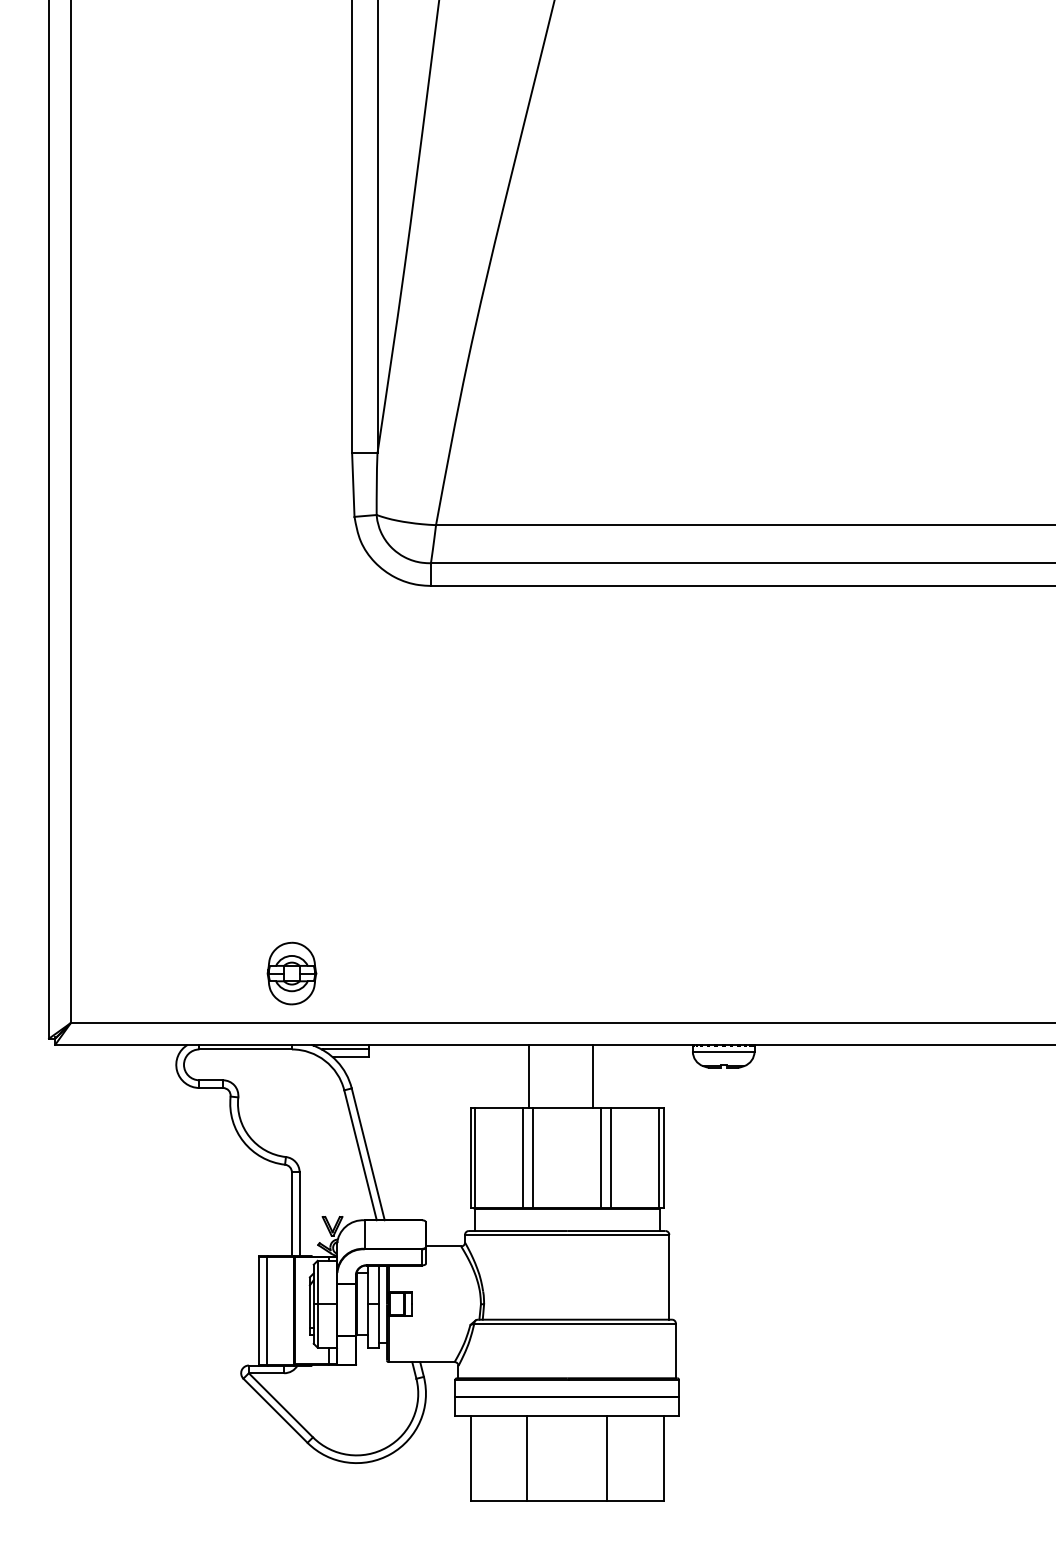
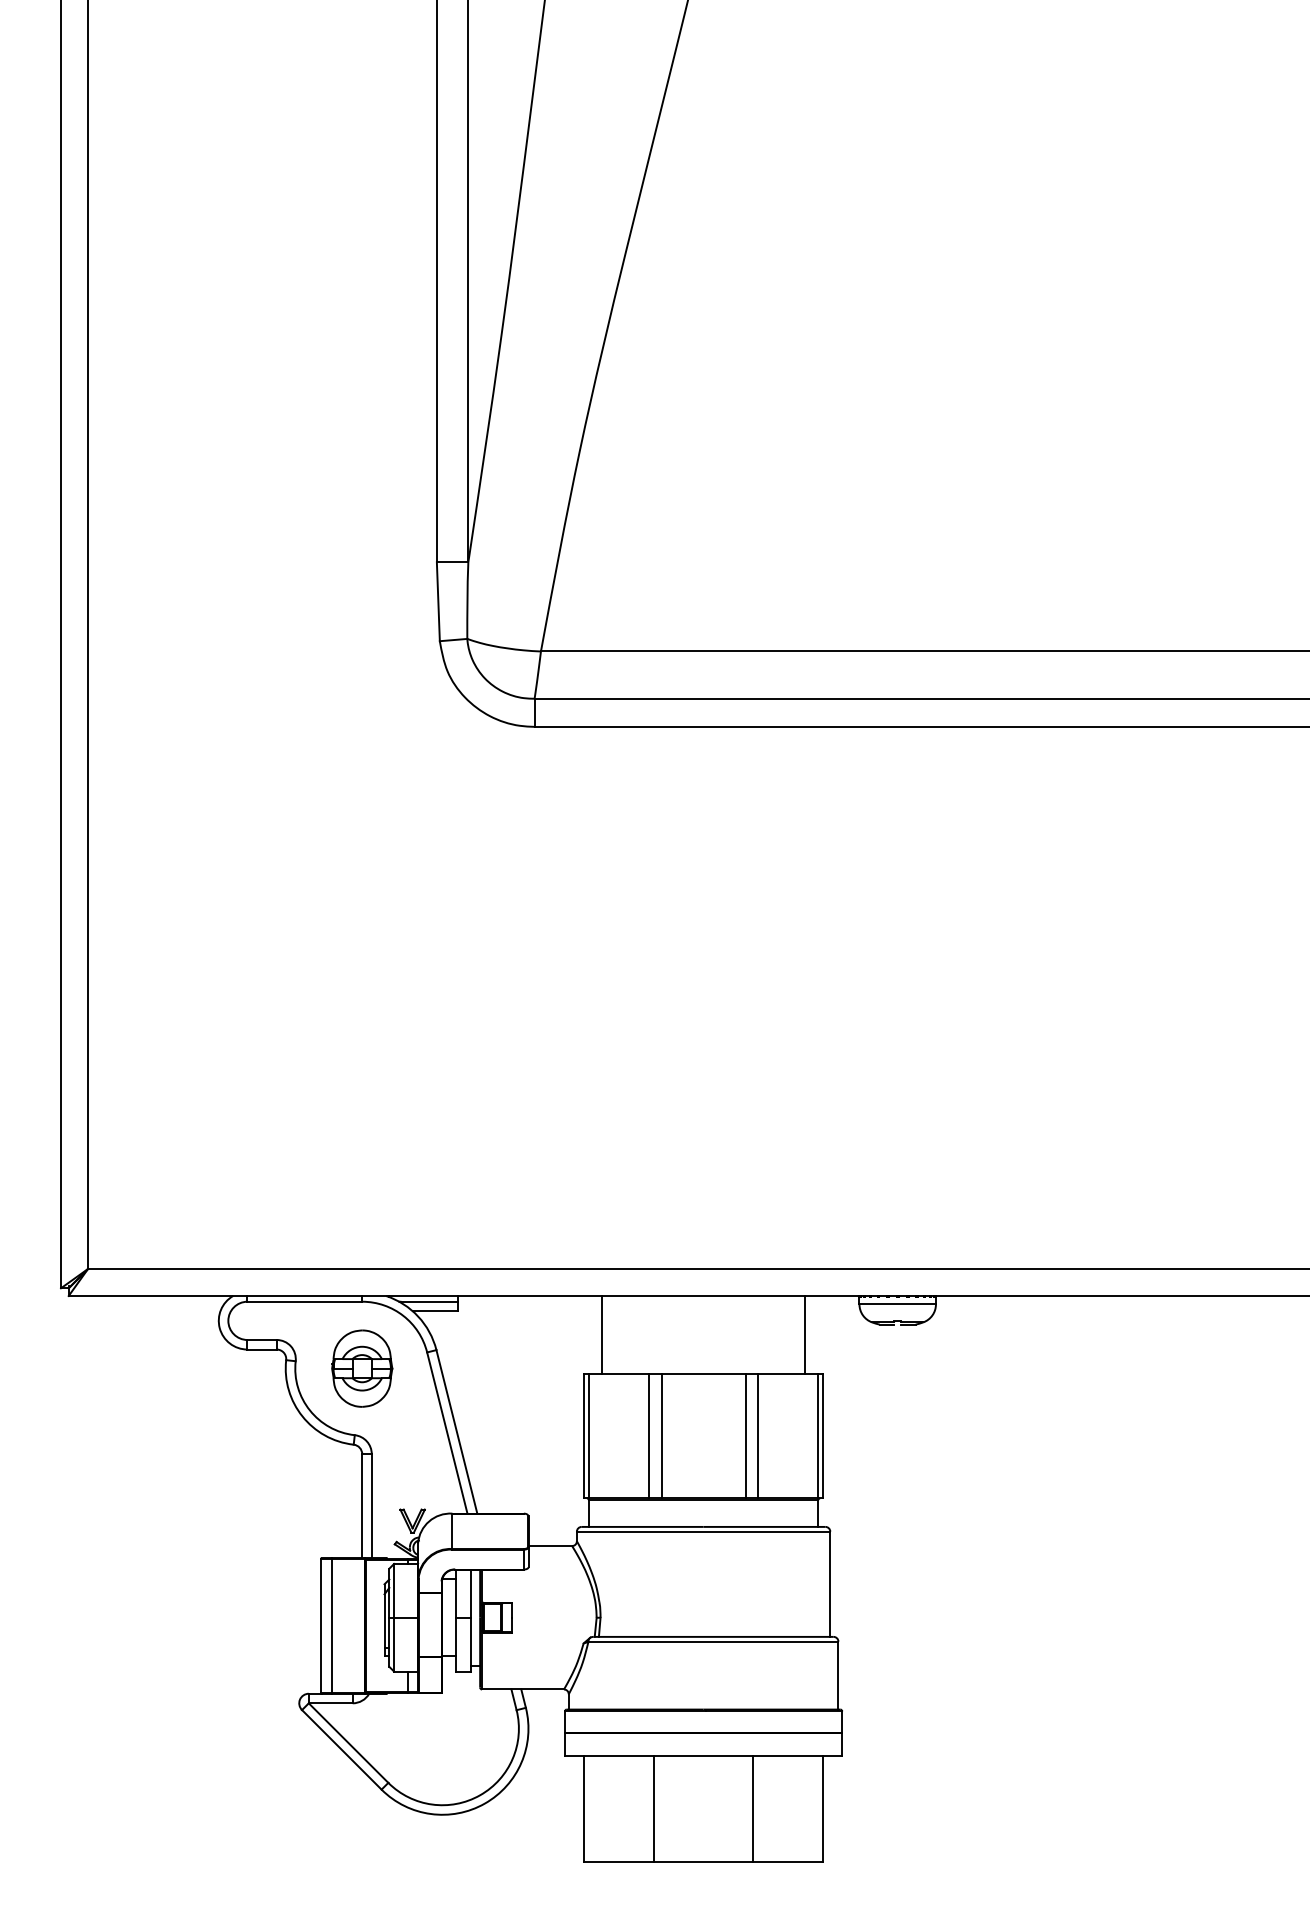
part: (292, 973) -> (362, 1368), moved
line: (529, 1075) -> (601, 1334), moved
line: (592, 1075) -> (805, 1334), moved

